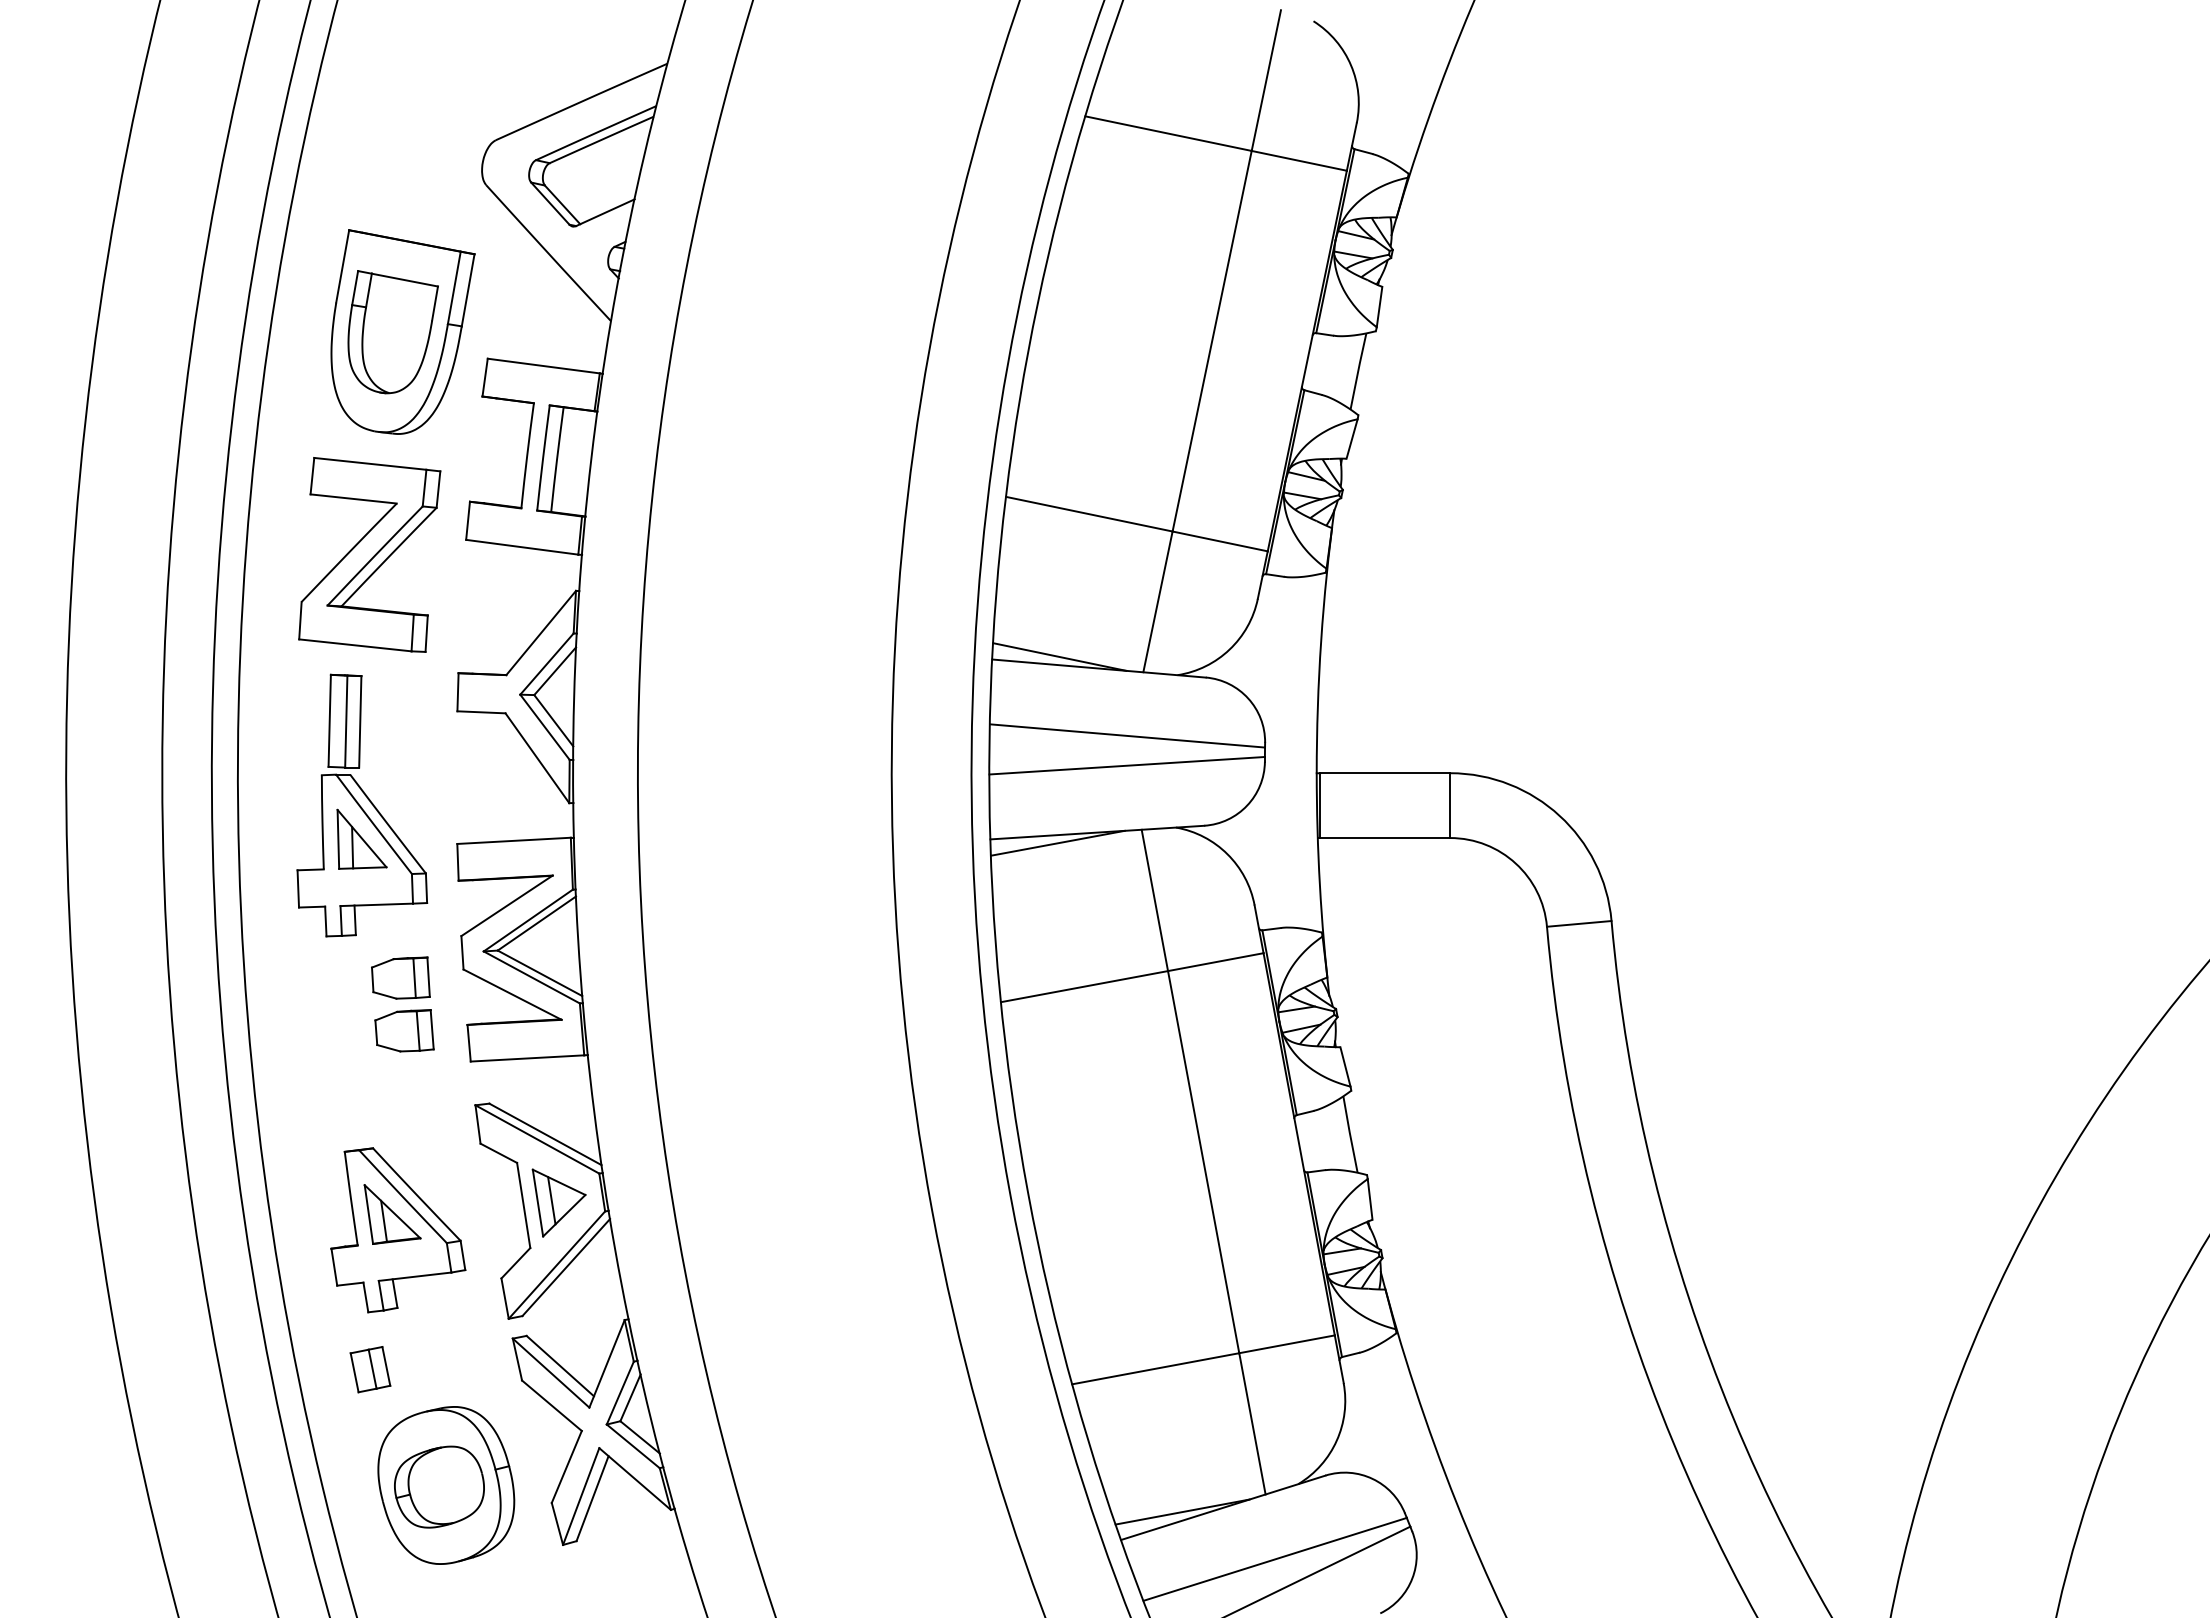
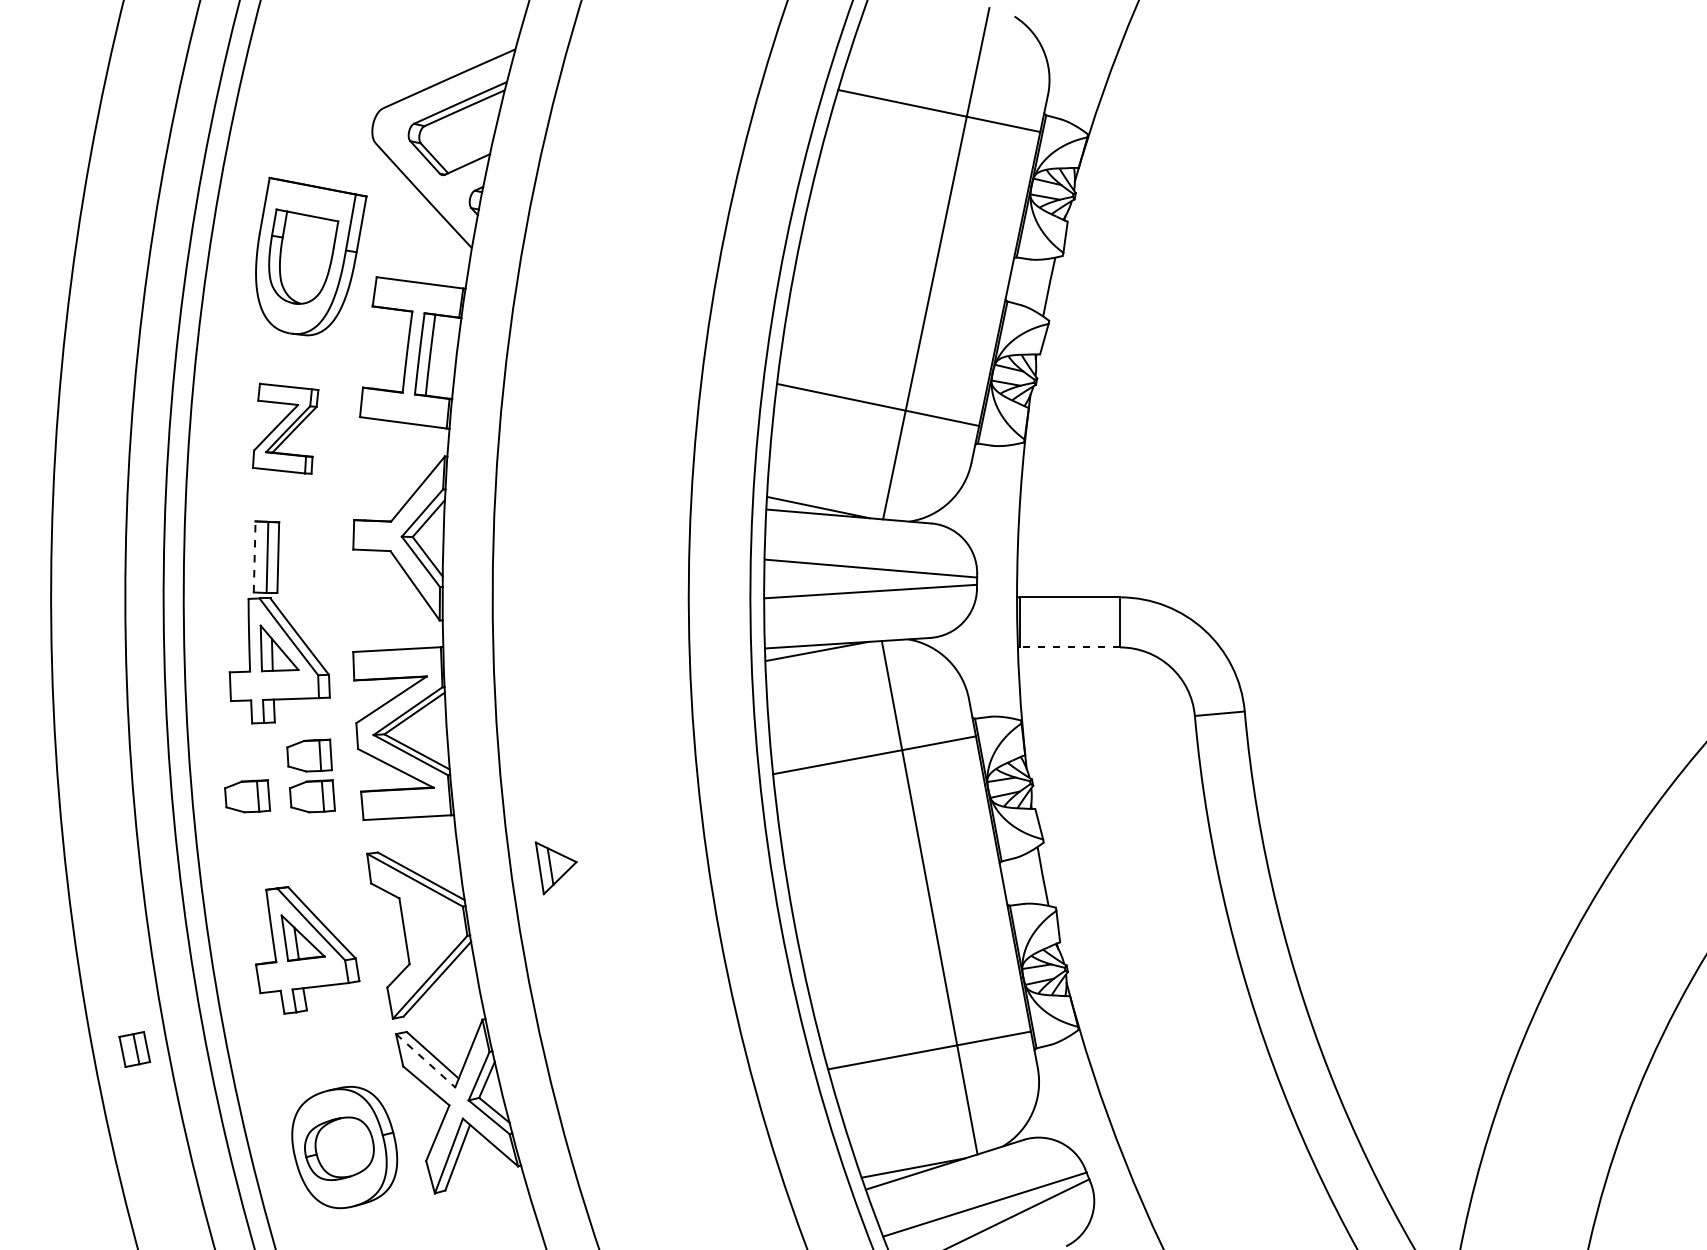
part: (369, 554) -> (285, 428), size x0.6
line: (329, 720) -> (254, 556), solid -> dashed
line: (1384, 838) -> (1069, 647), solid -> dashed
part: (320, 1030) -> (247, 796), added
part: (558, 1202) -> (555, 867), moved
part: (370, 1369) -> (134, 1049), moved
line: (551, 1373) -> (425, 1061), solid -> dashed

